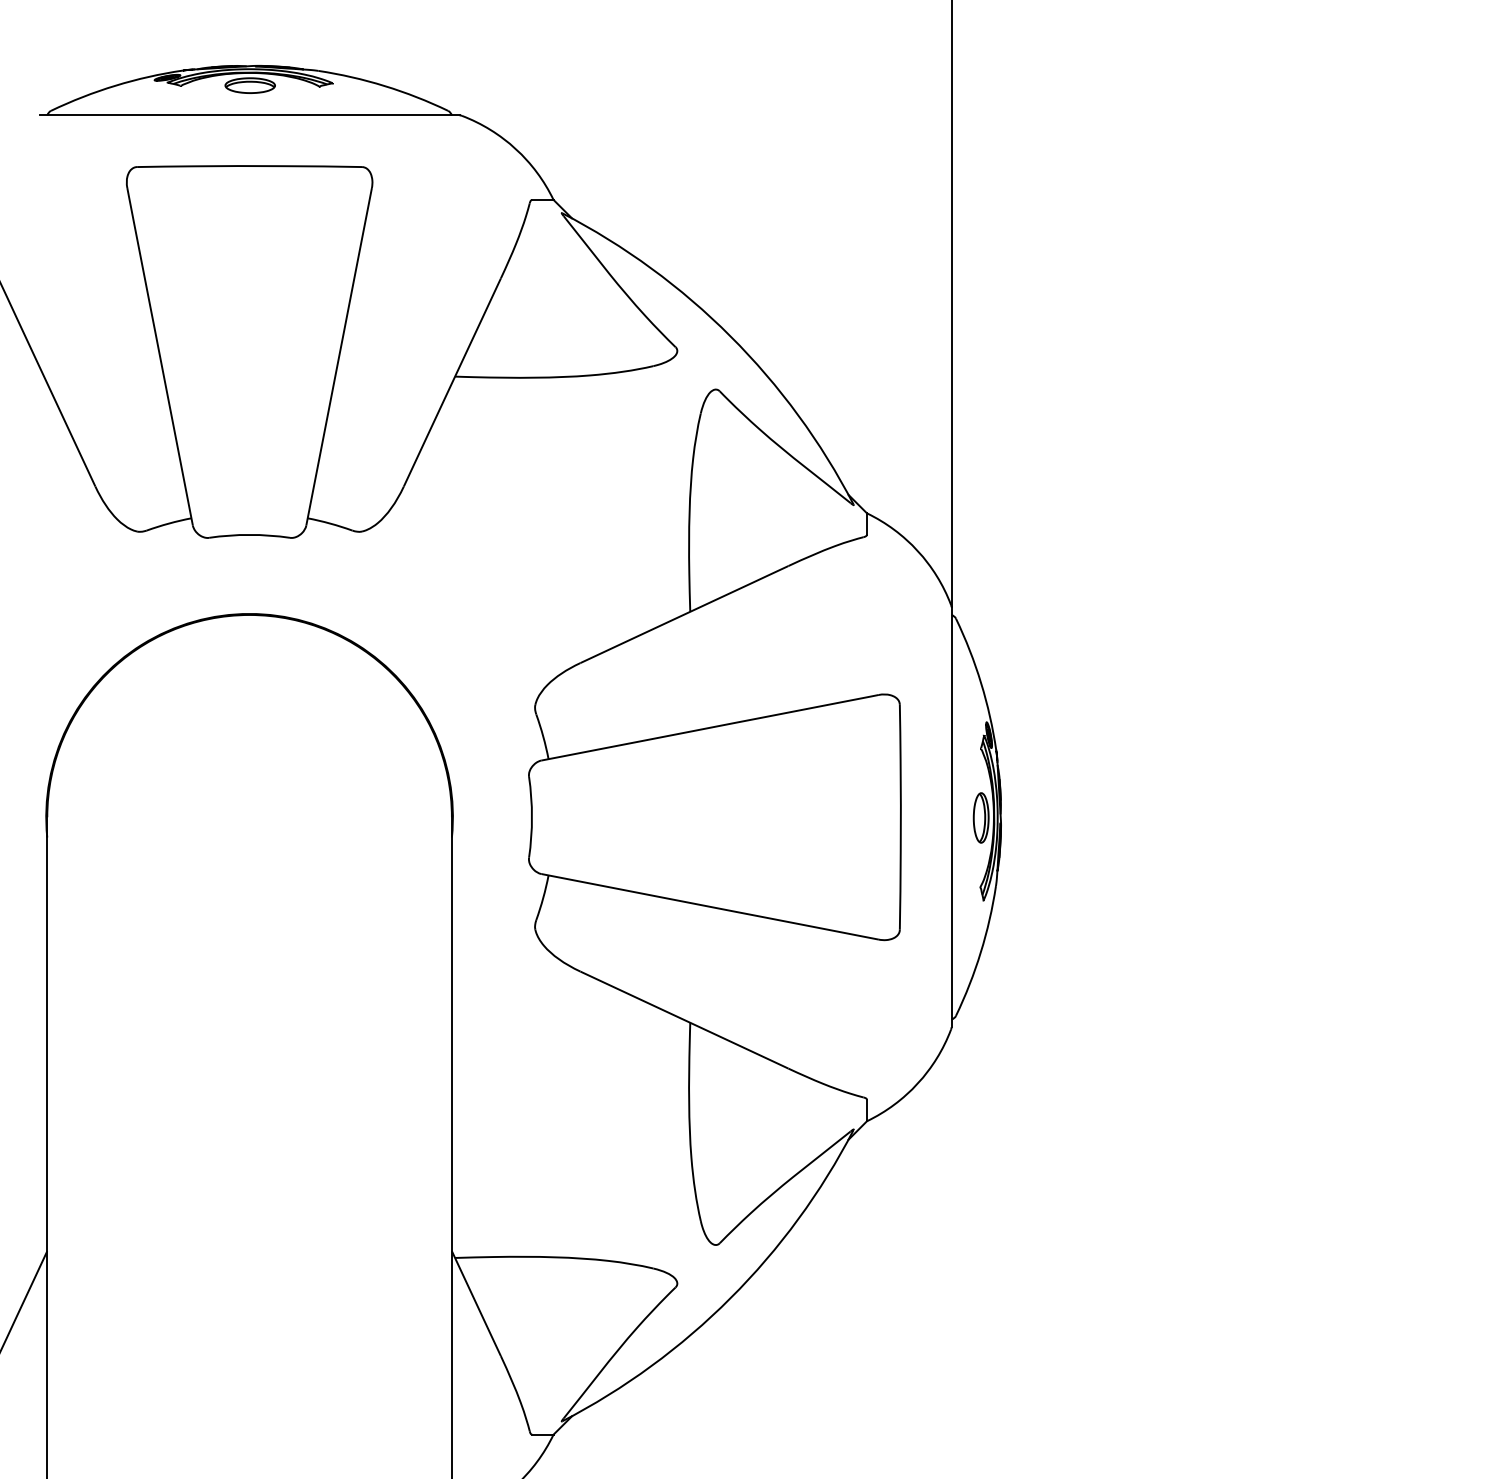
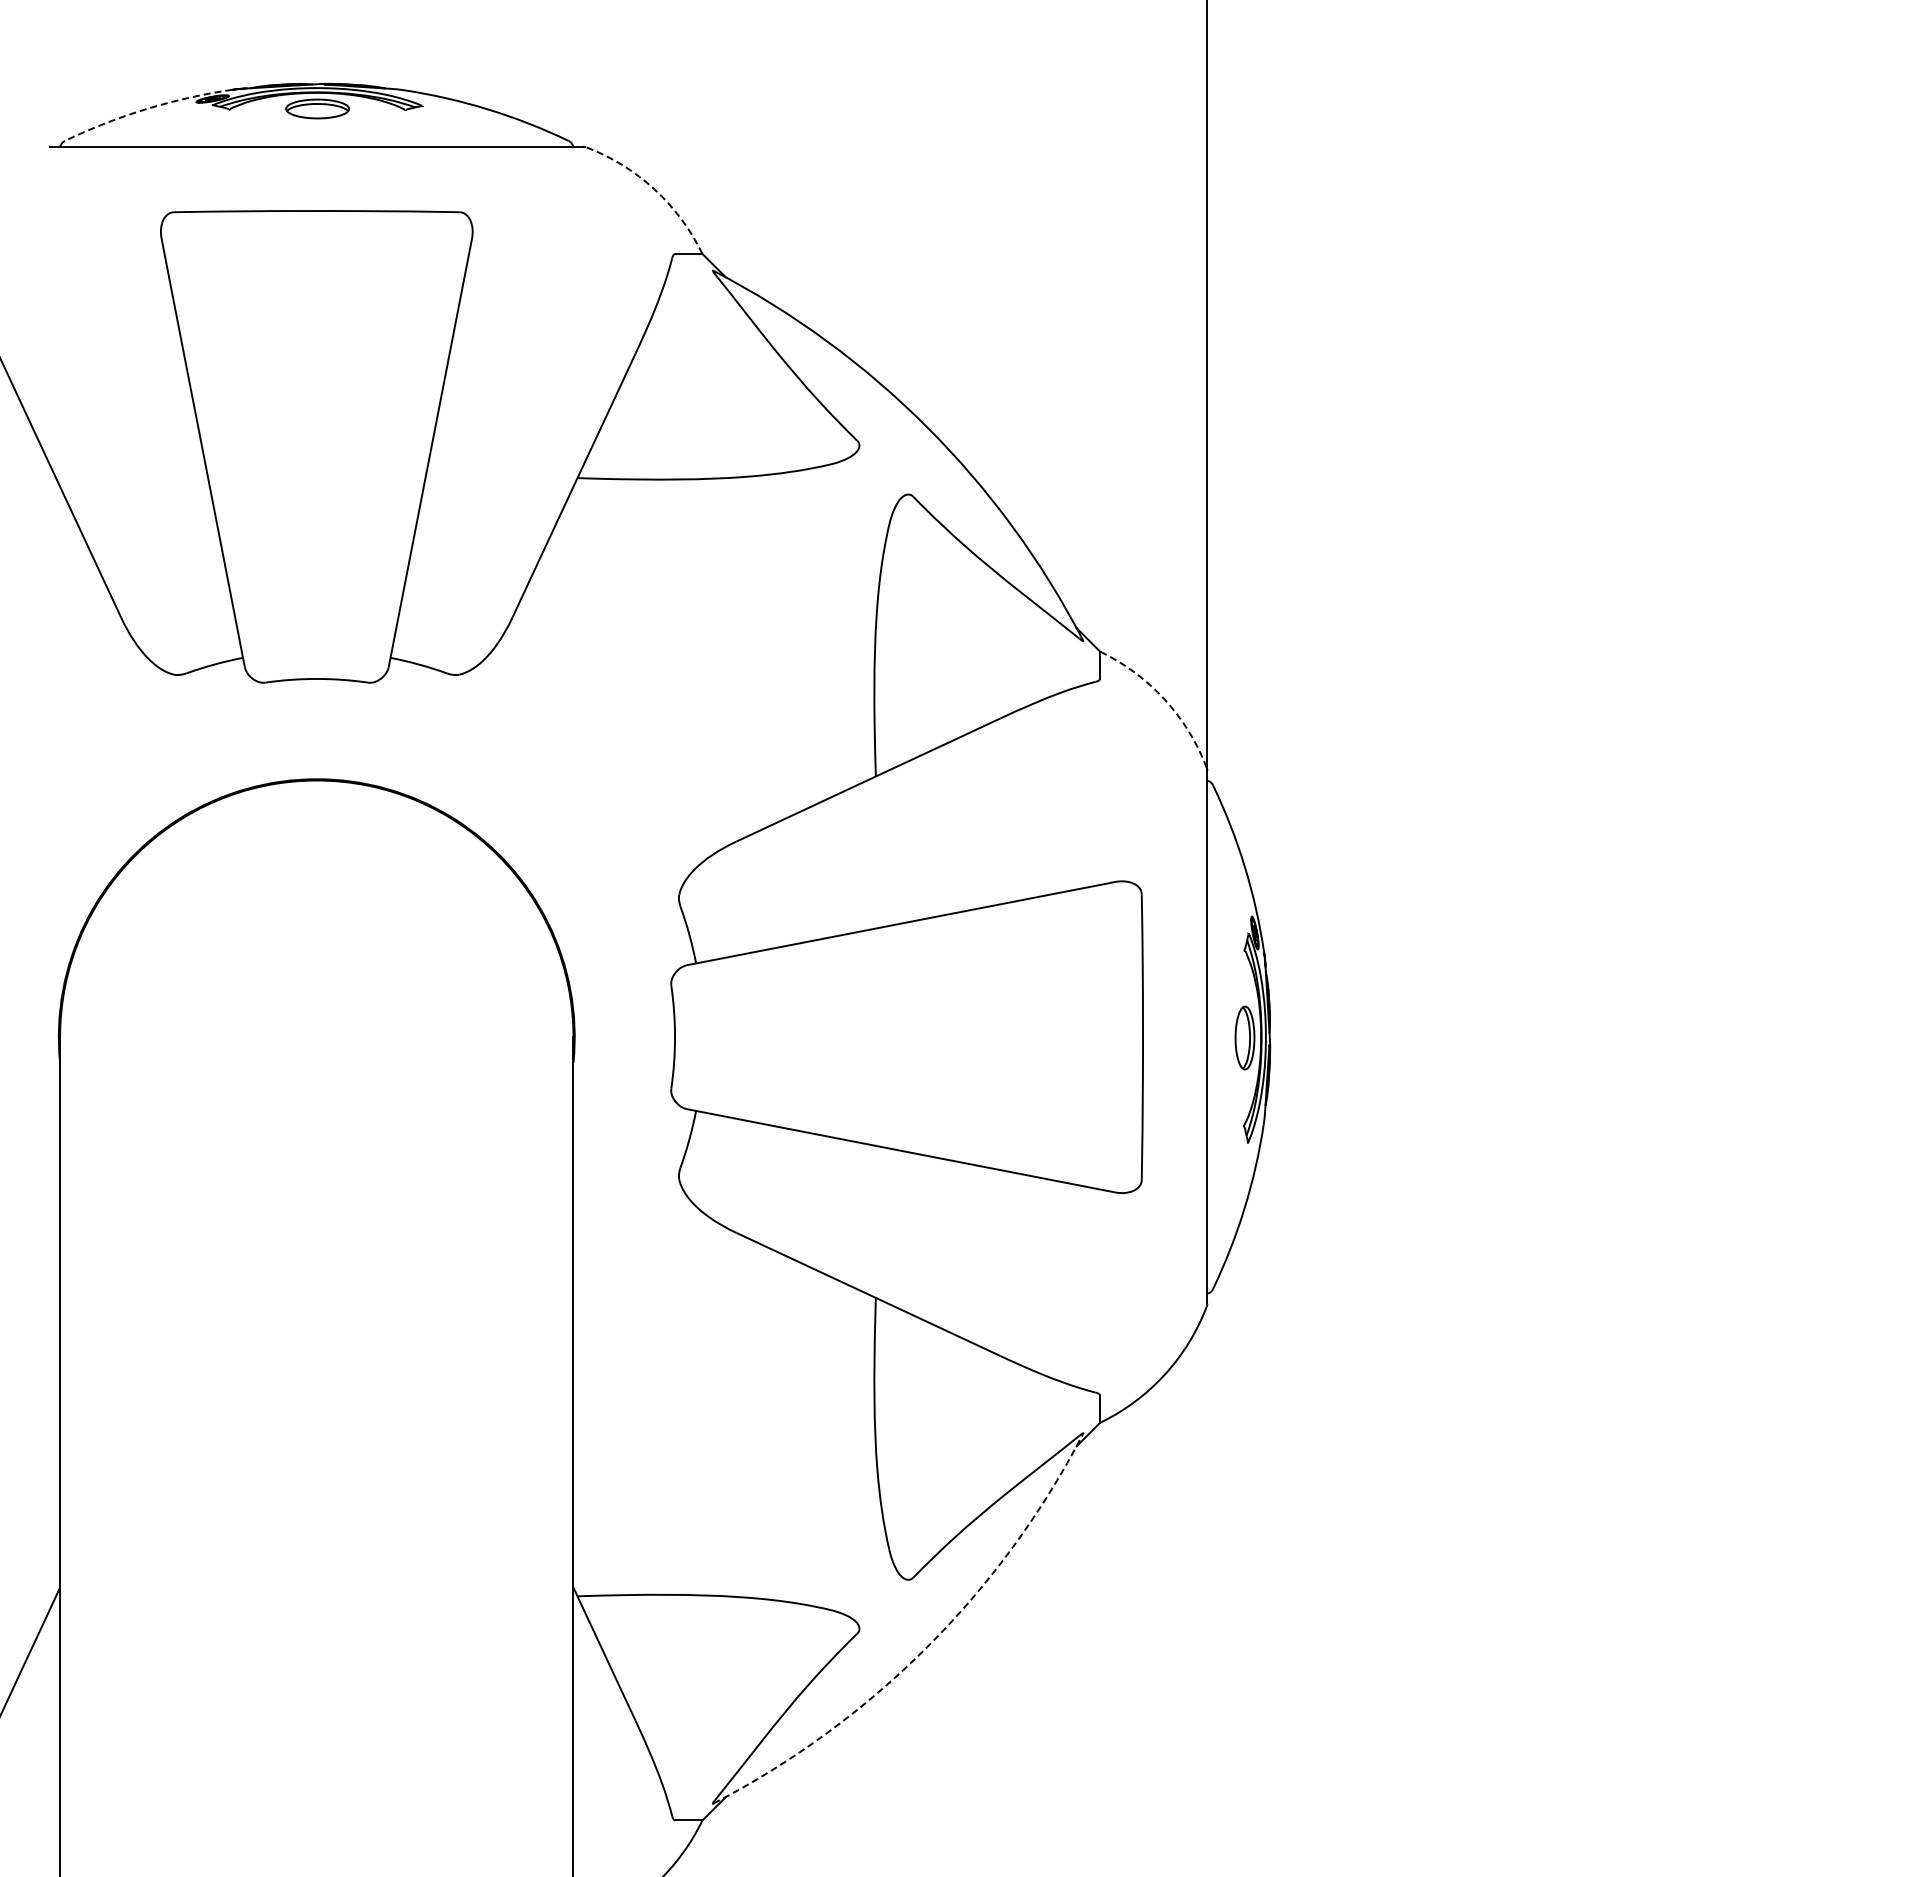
arc: (115, 86) -> (146, 109), solid -> dashed
arc: (515, 149) -> (654, 189), solid -> dashed
arc: (917, 551) -> (1164, 699), solid -> dashed
arc: (730, 1298) -> (926, 1647), solid -> dashed

